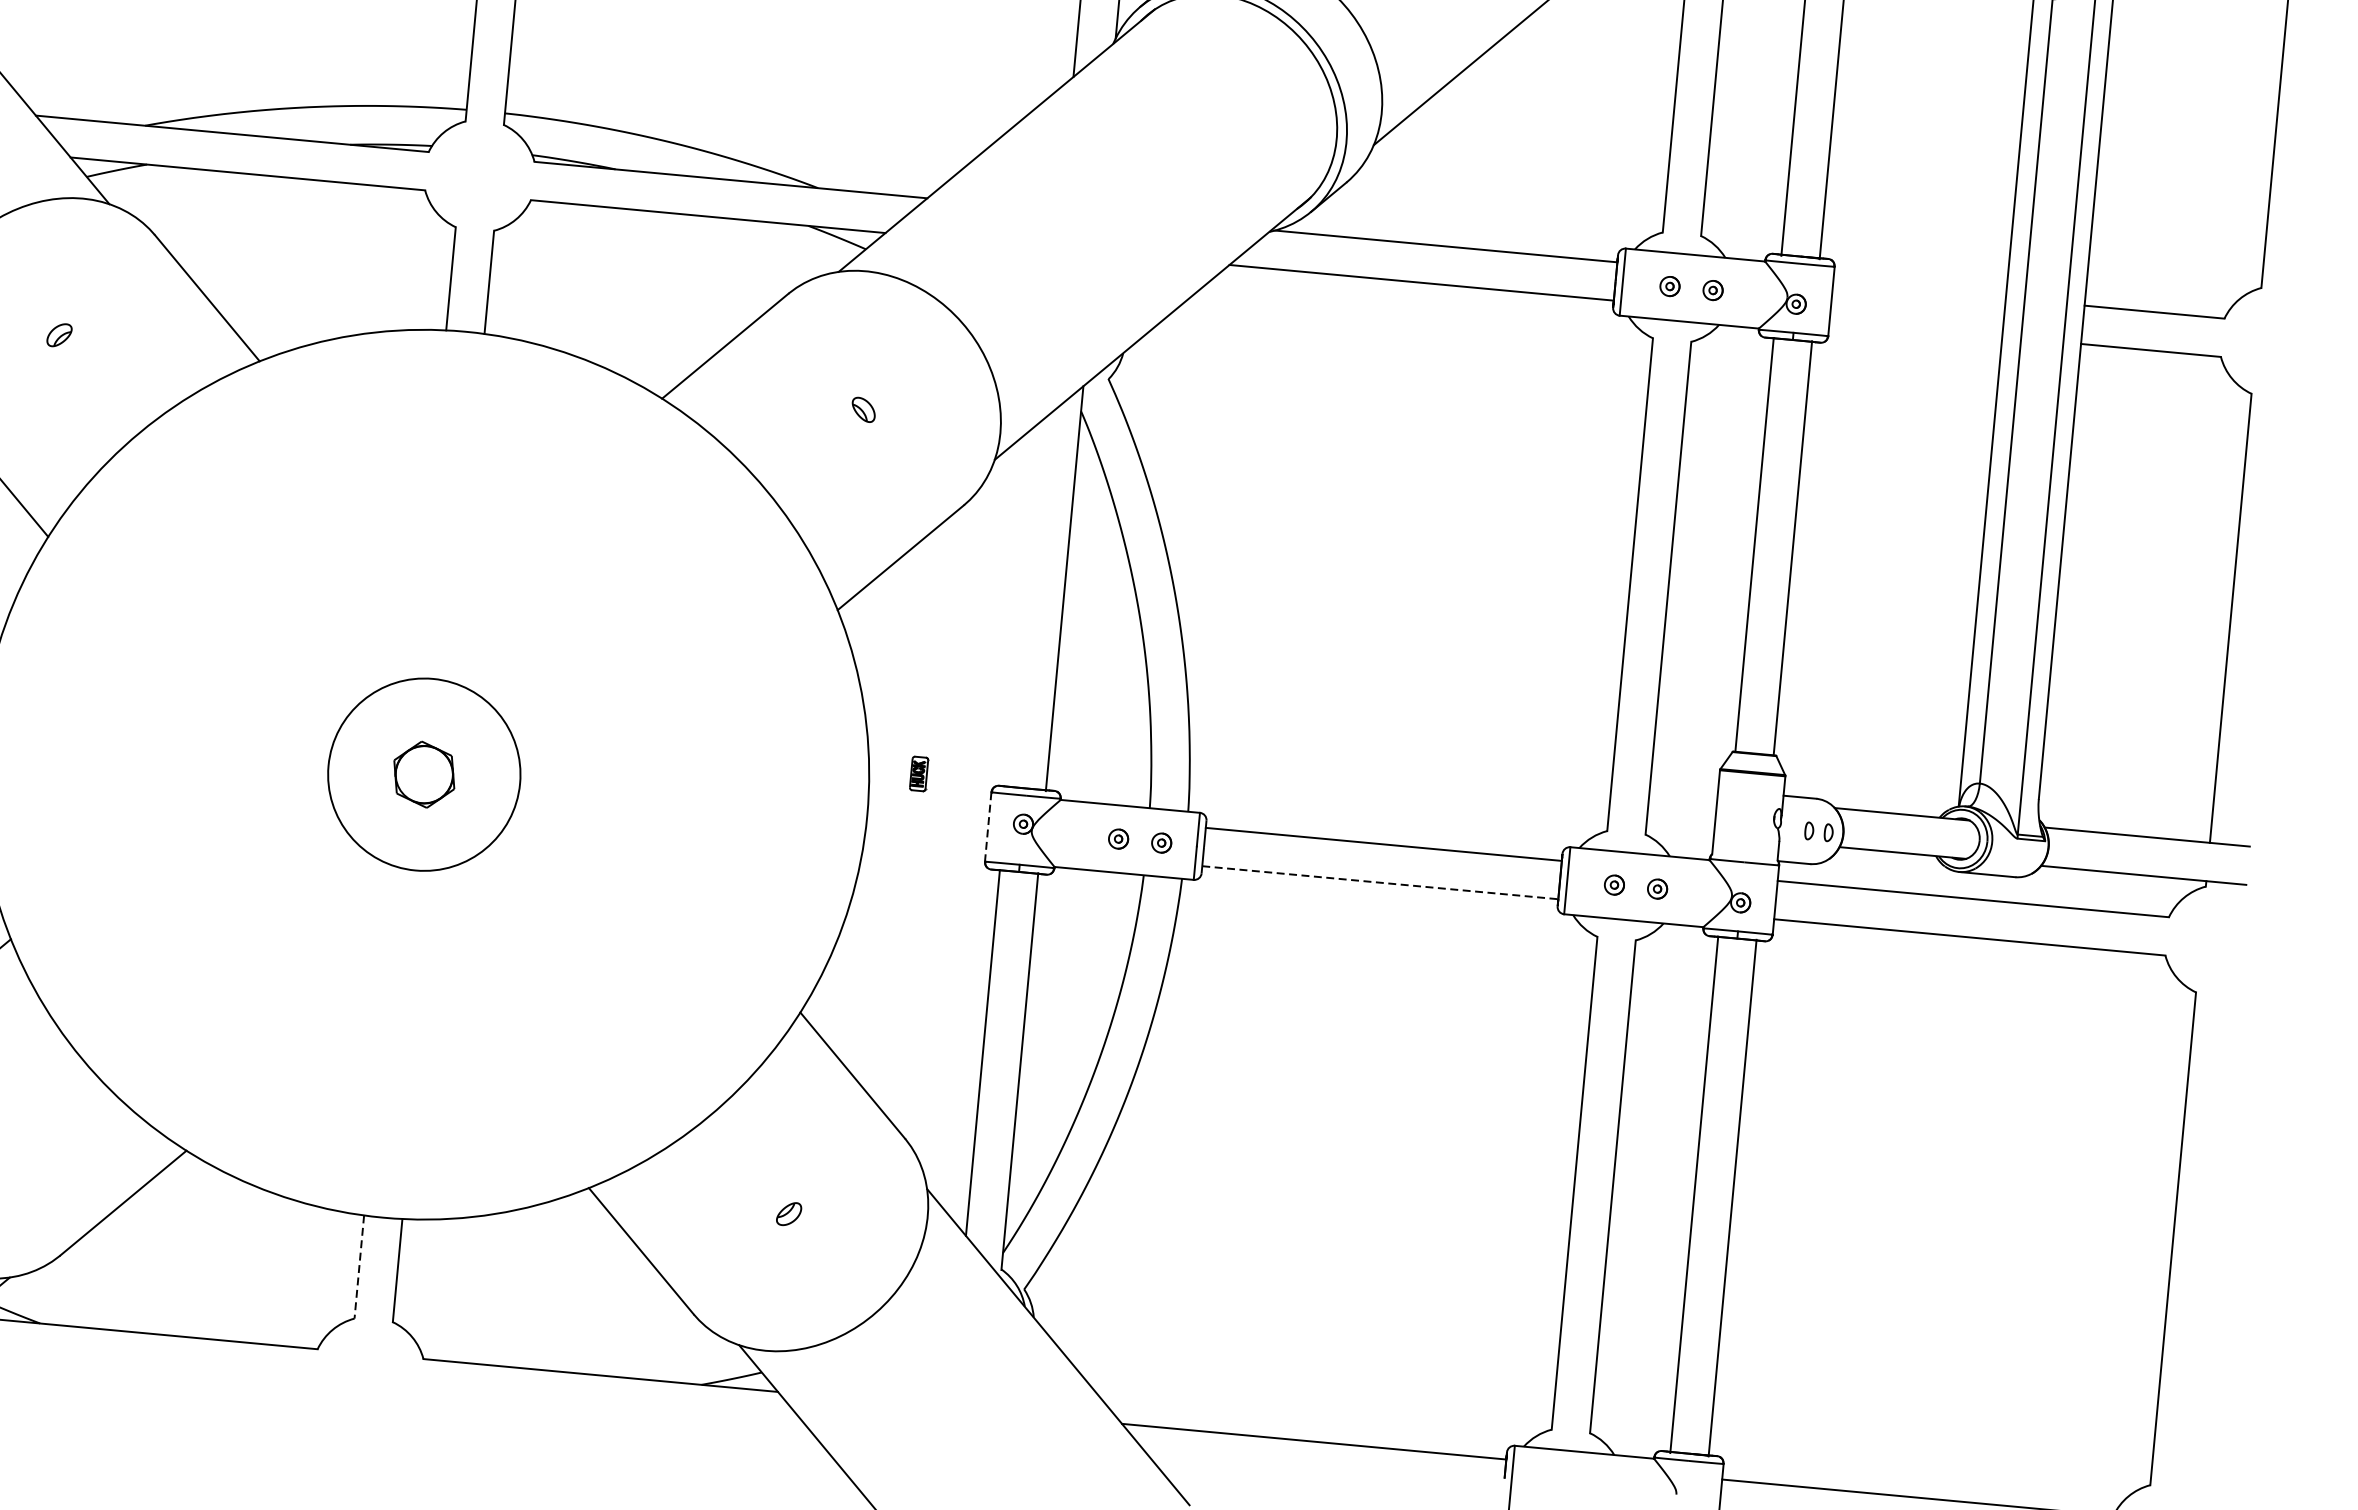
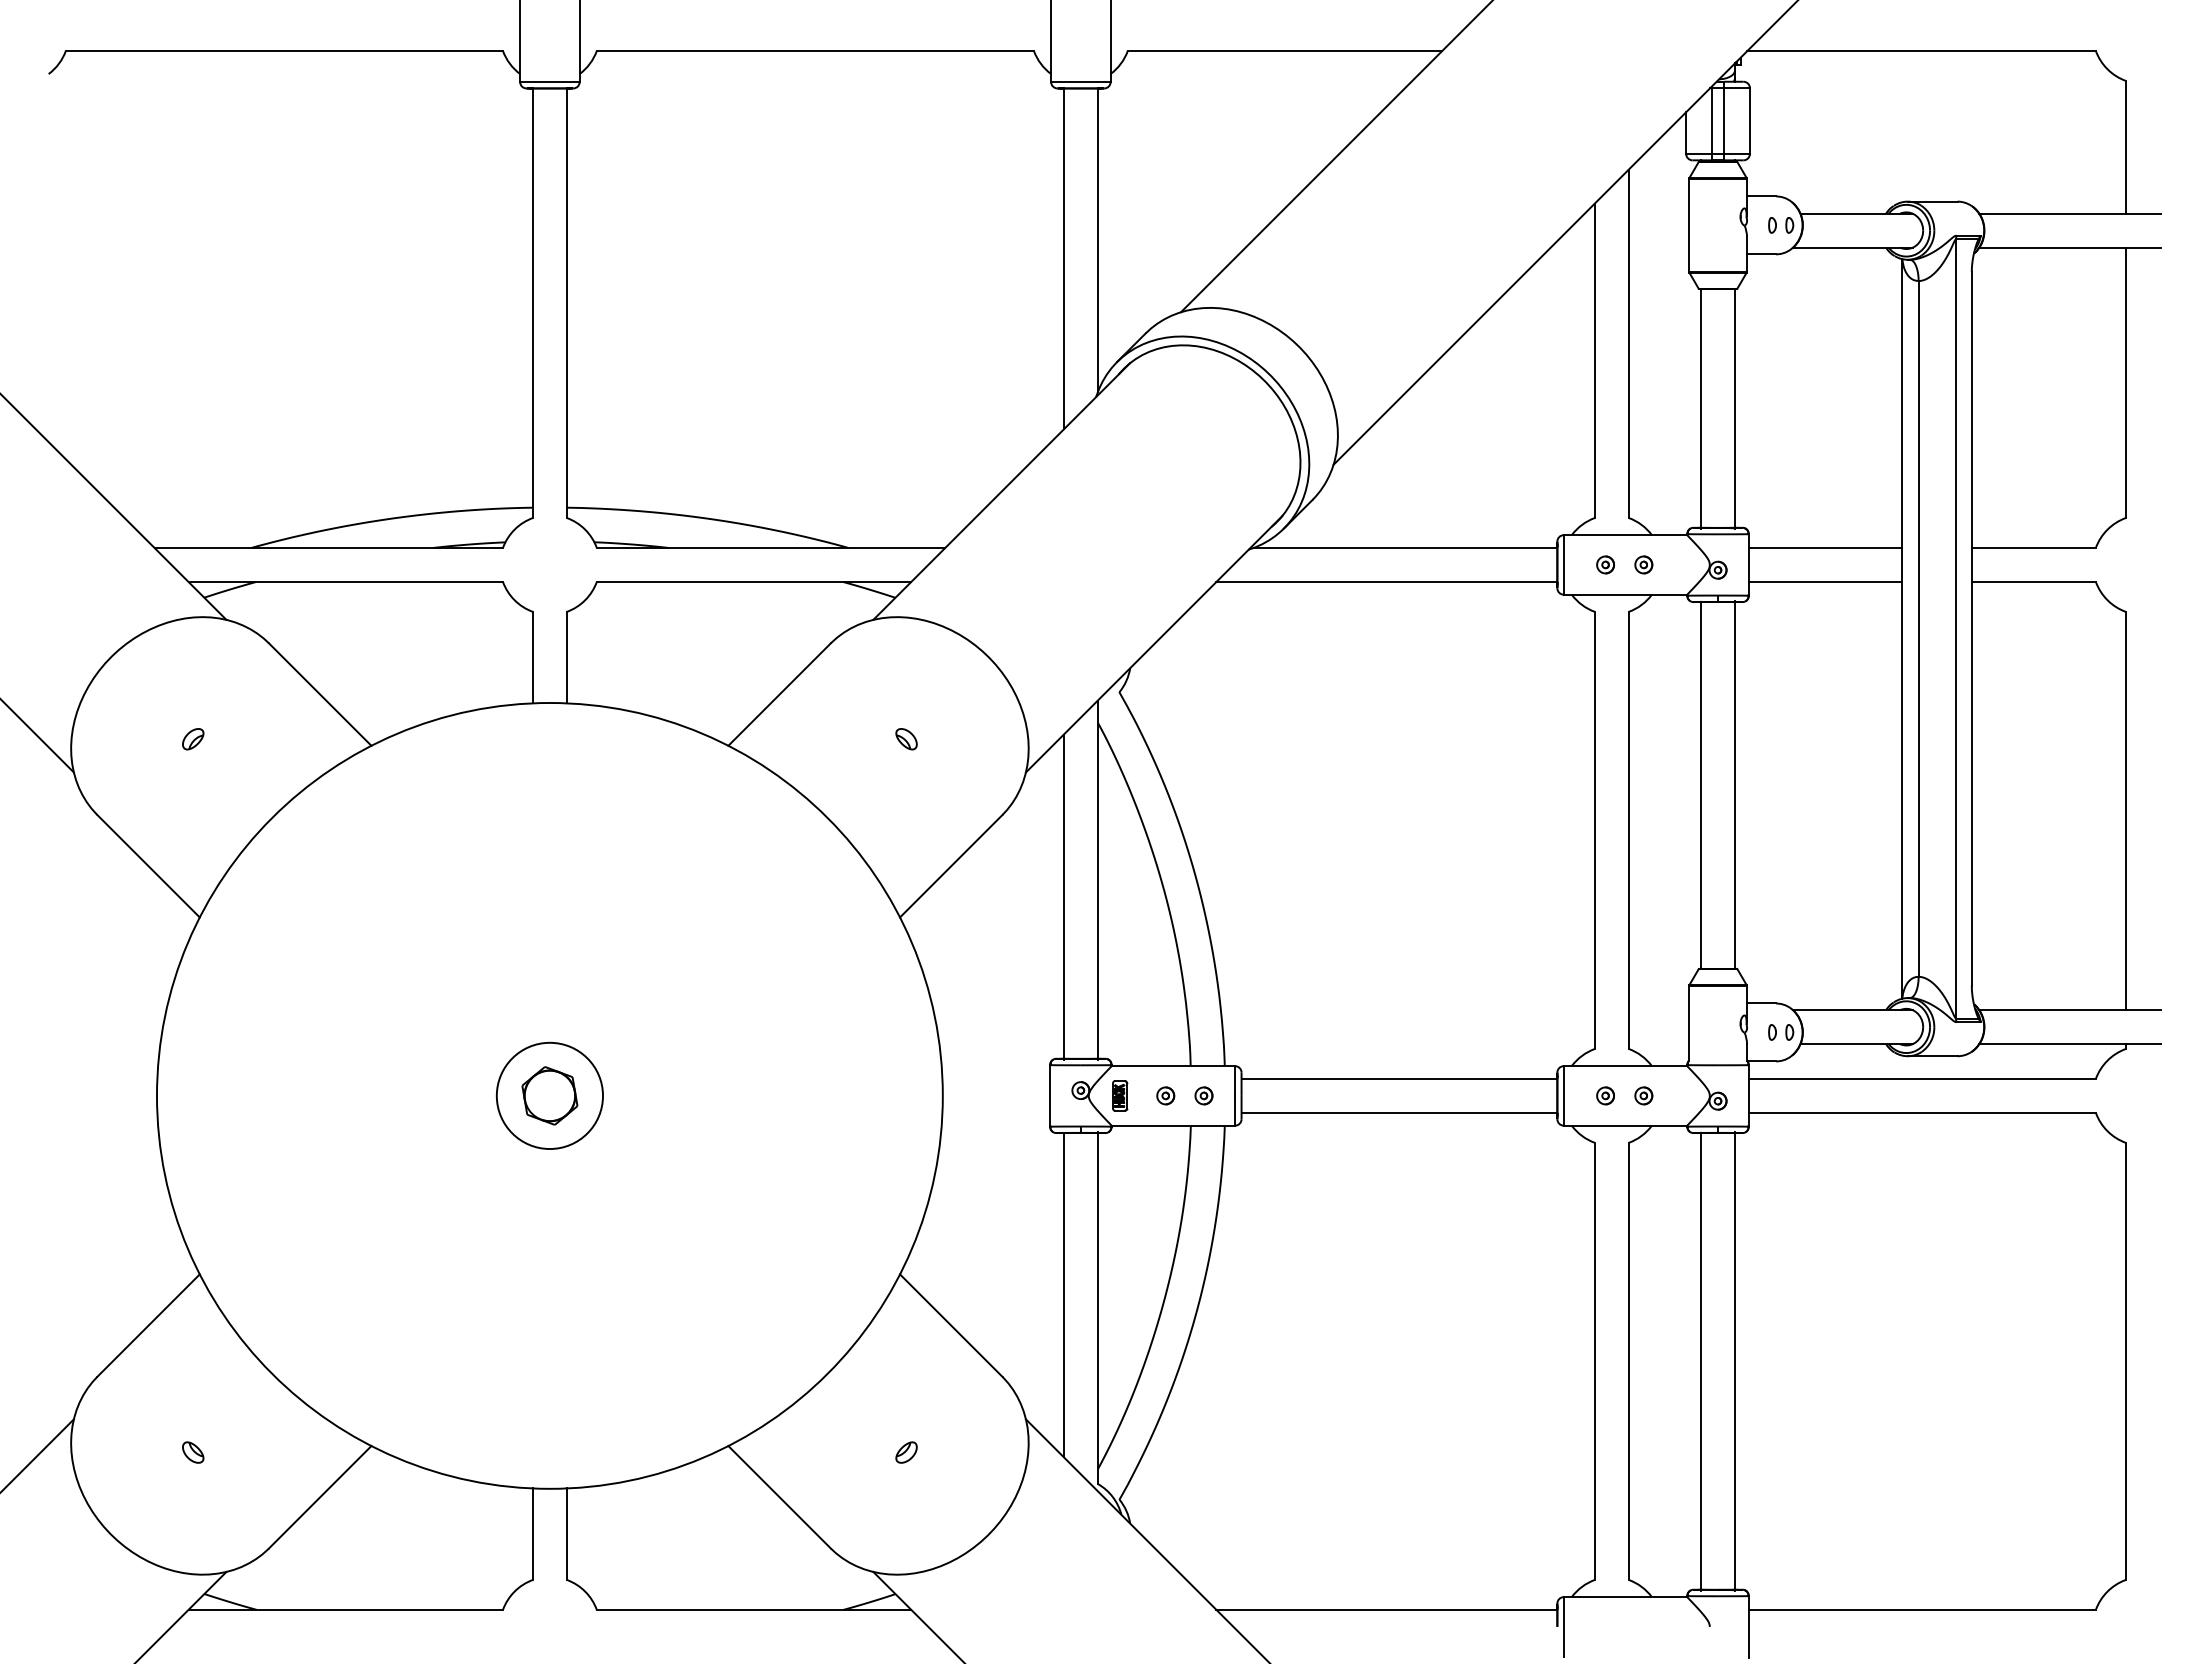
line: (1918, 289) -> (1824, 547), added
line: (1915, 328) -> (1824, 581), added
line: (1024, 603) -> (1063, 896), added
part: (919, 773) -> (1120, 1095), moved
circle: (423, 774) -> (549, 1095), size x0.62
line: (988, 826) -> (1050, 1095), dashed -> solid
line: (1380, 882) -> (1399, 1112), dashed -> solid
line: (358, 1267) -> (532, 1534), dashed -> solid

